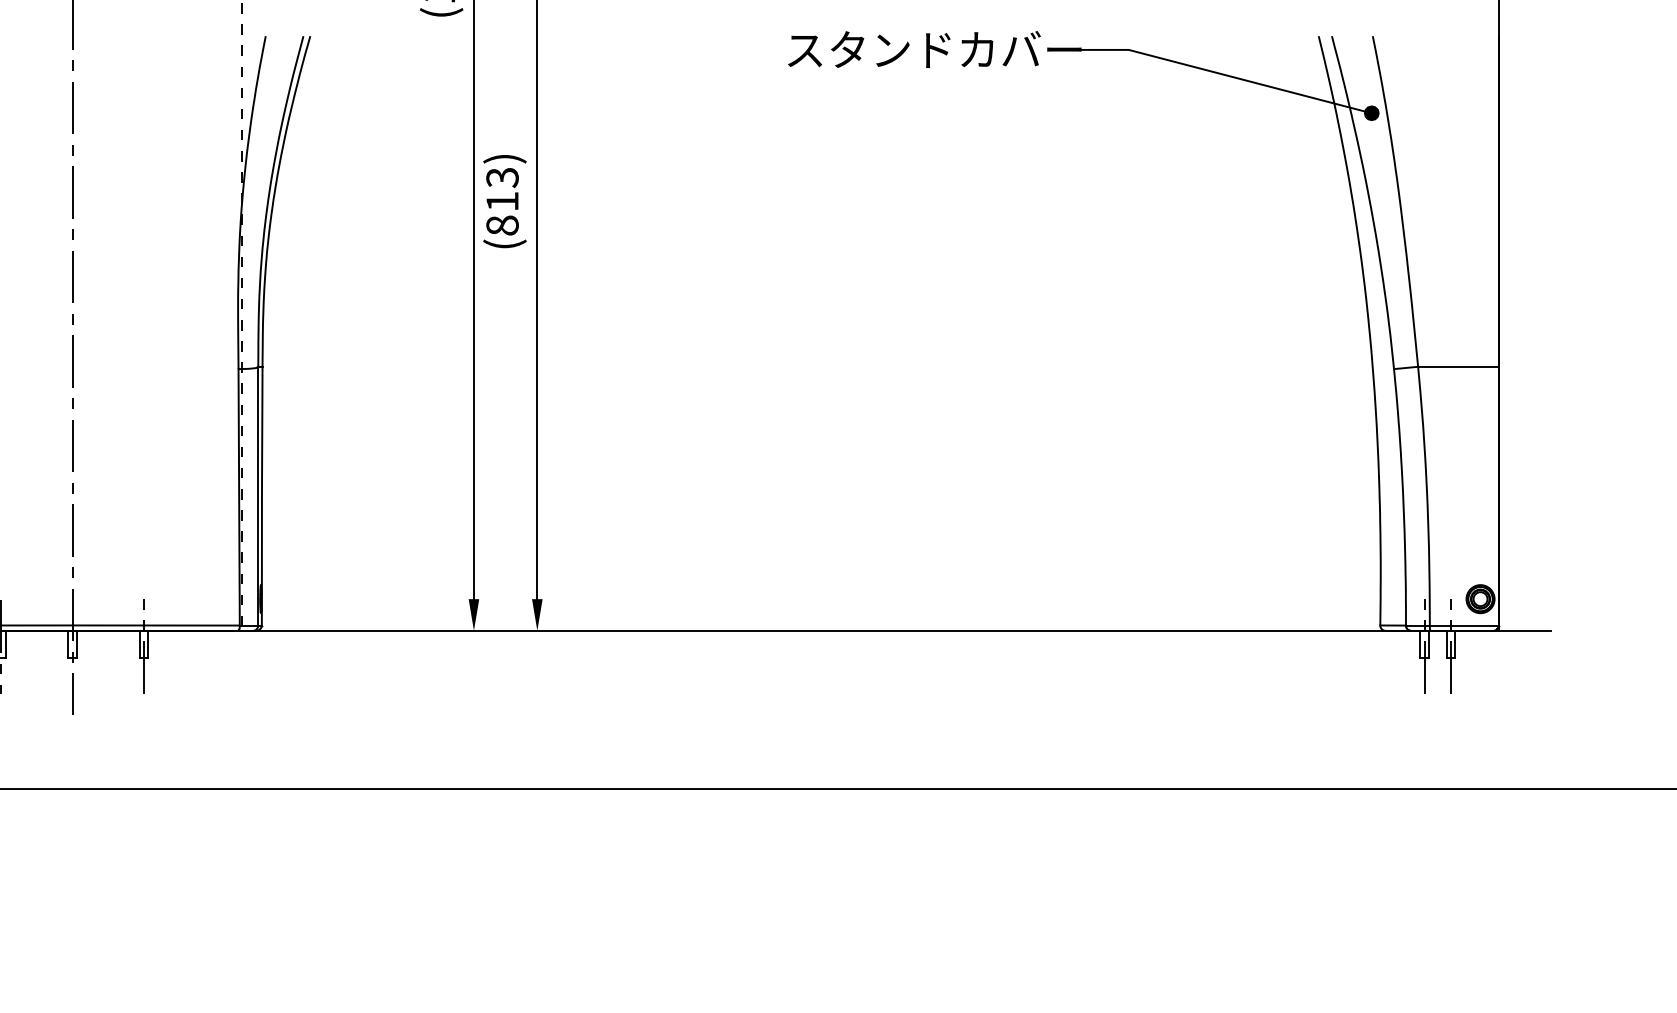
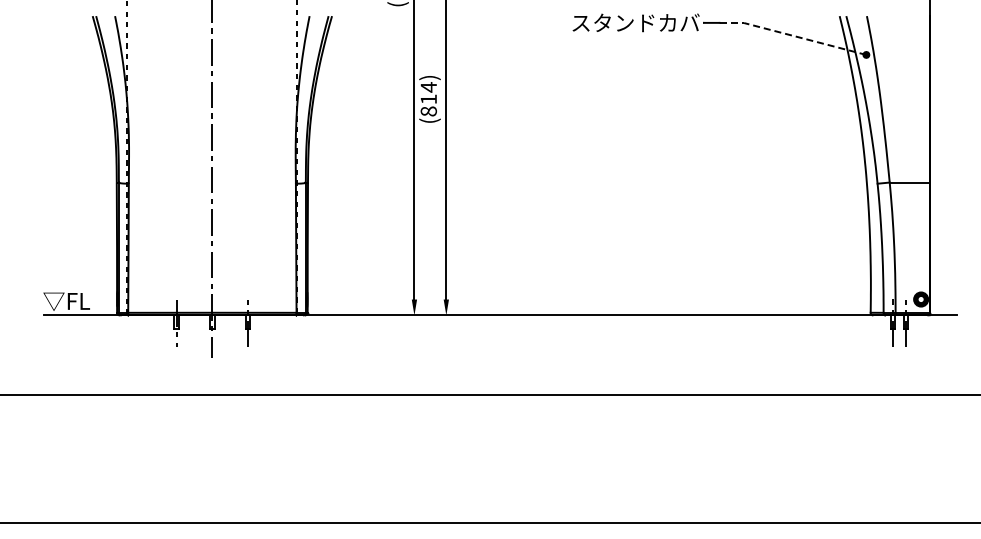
line: (1223, 74) -> (791, 35), solid -> dashed
text: (501, 177) -> (428, 87), (813) -> (814)

